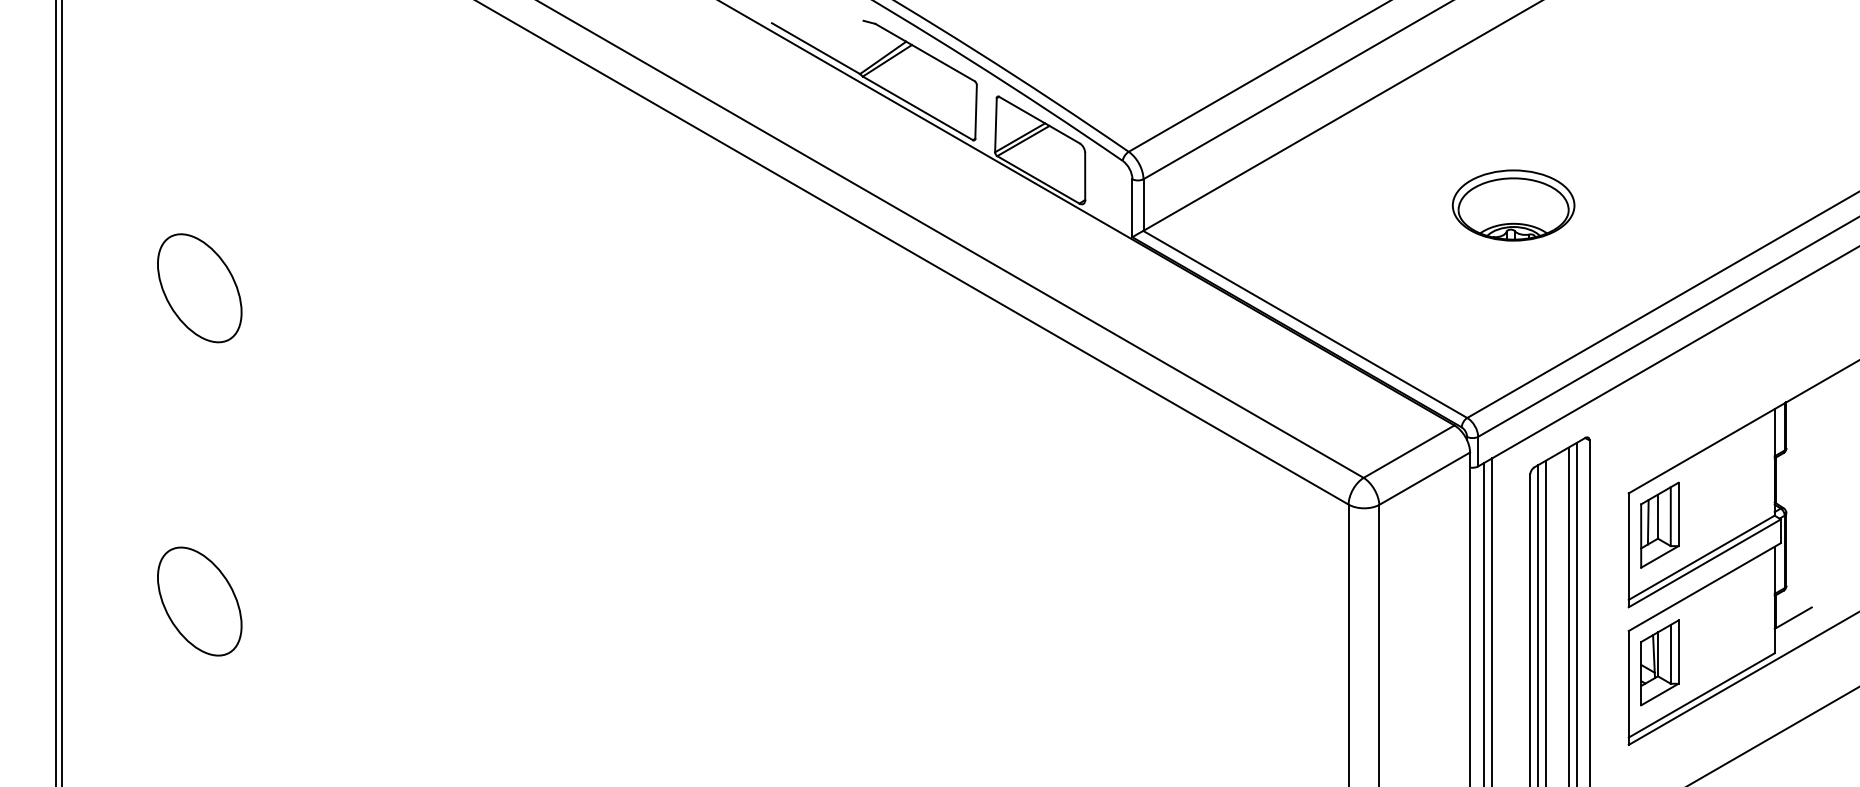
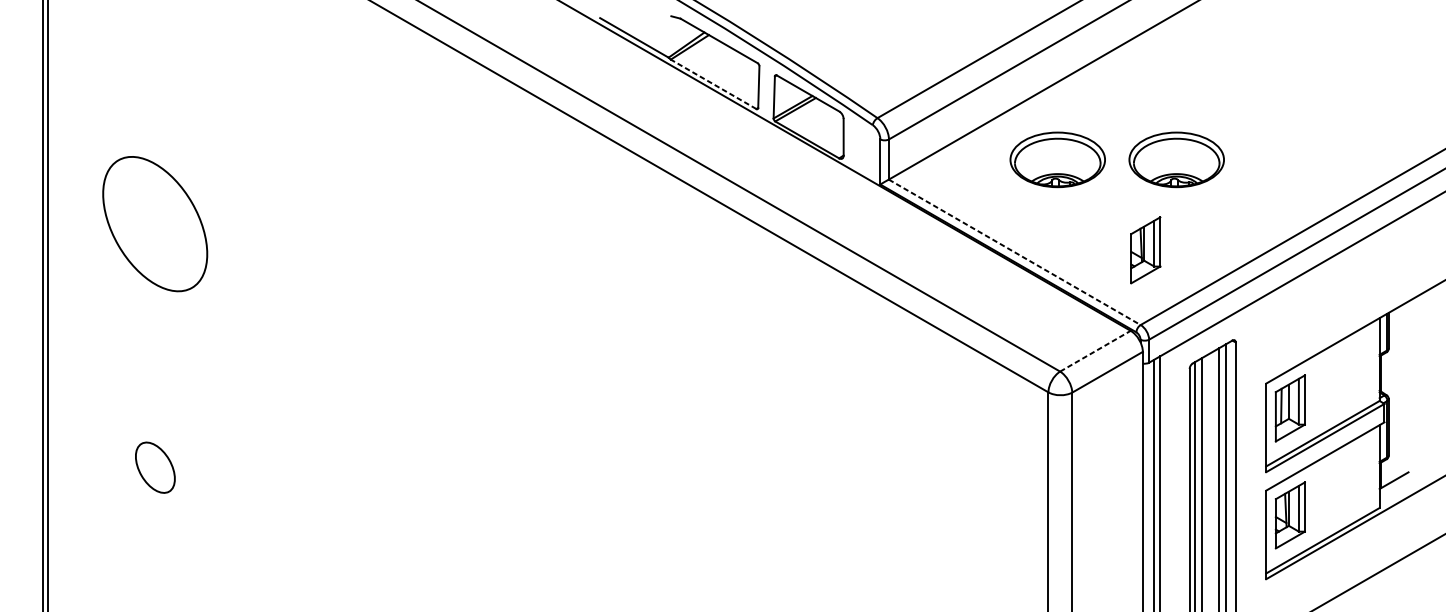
line: (917, 108) -> (713, 84), solid -> dashed
part: (1360, 205) -> (1057, 159), added
part: (199, 288) -> (155, 224), size x1.6
part: (1473, 321) -> (1145, 250), added
line: (1305, 324) -> (1014, 252), solid -> dashed
line: (1409, 451) -> (1095, 351), solid -> dashed
part: (199, 601) -> (155, 467), size x0.6

